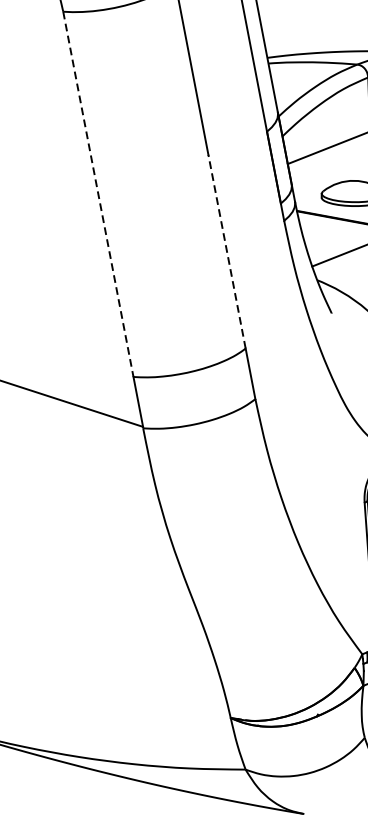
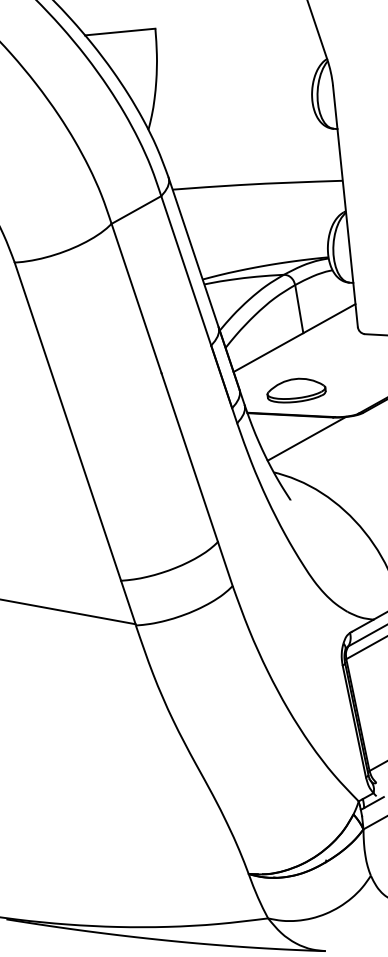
line: (97, 194) -> (67, 421), dashed -> solid
line: (226, 251) -> (189, 457), dashed -> solid

